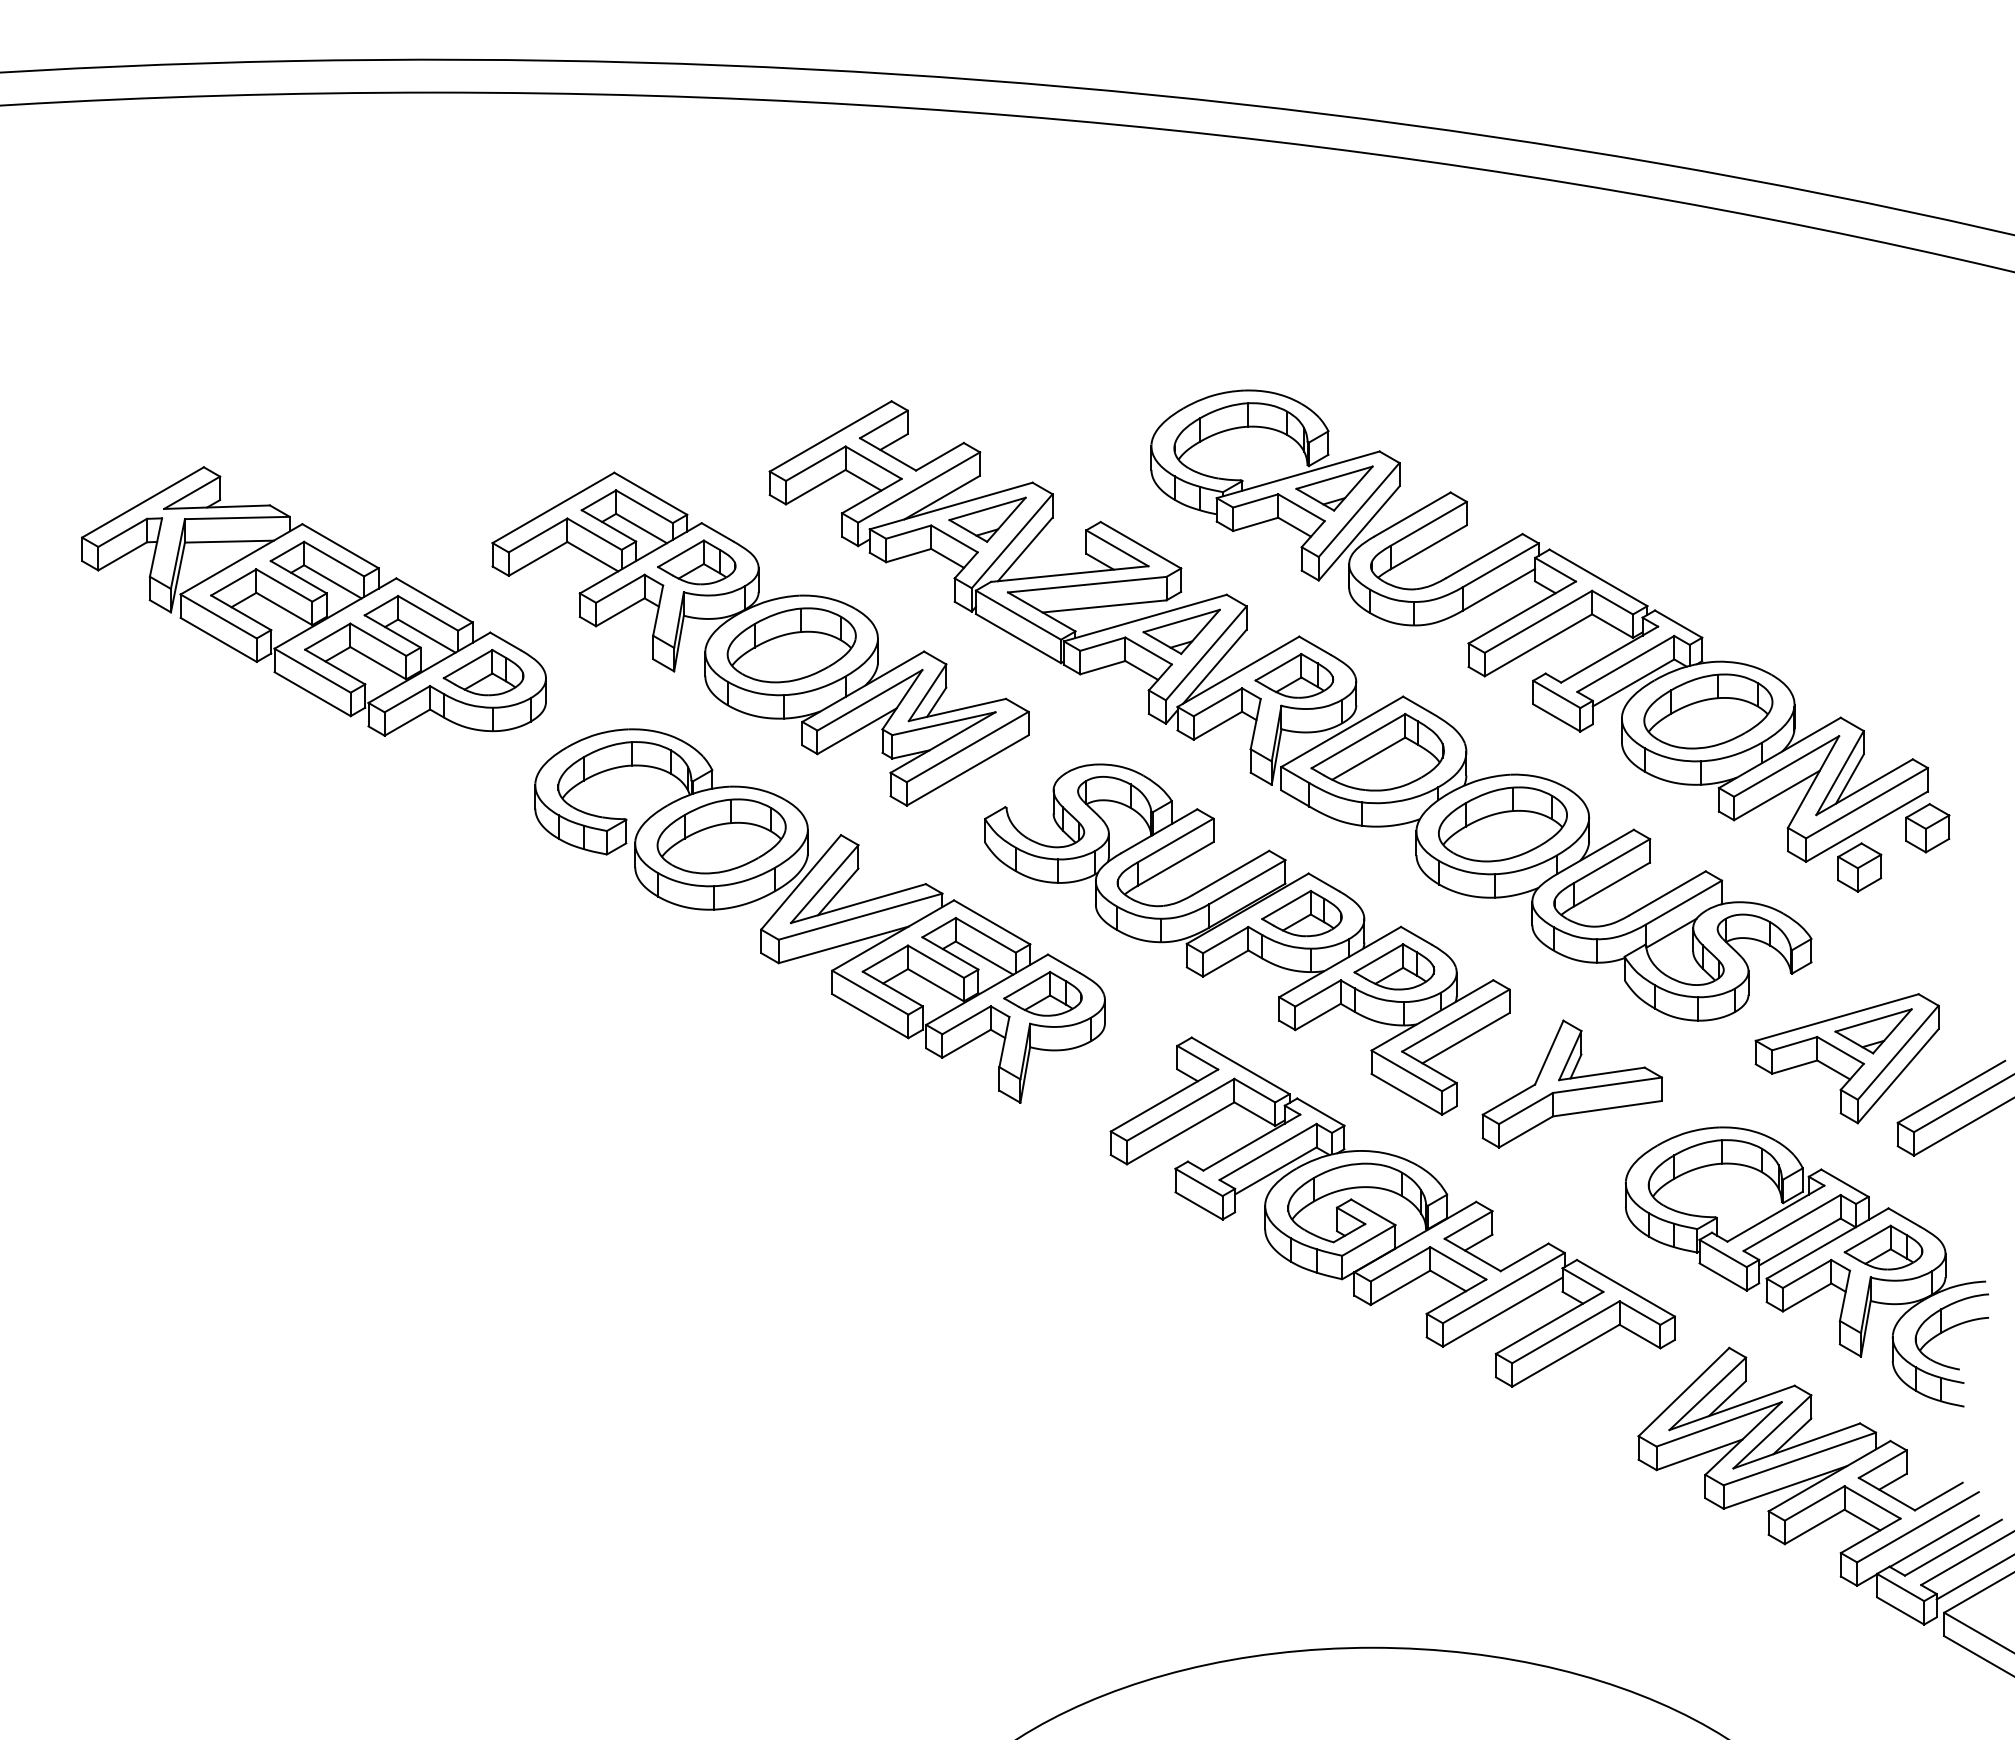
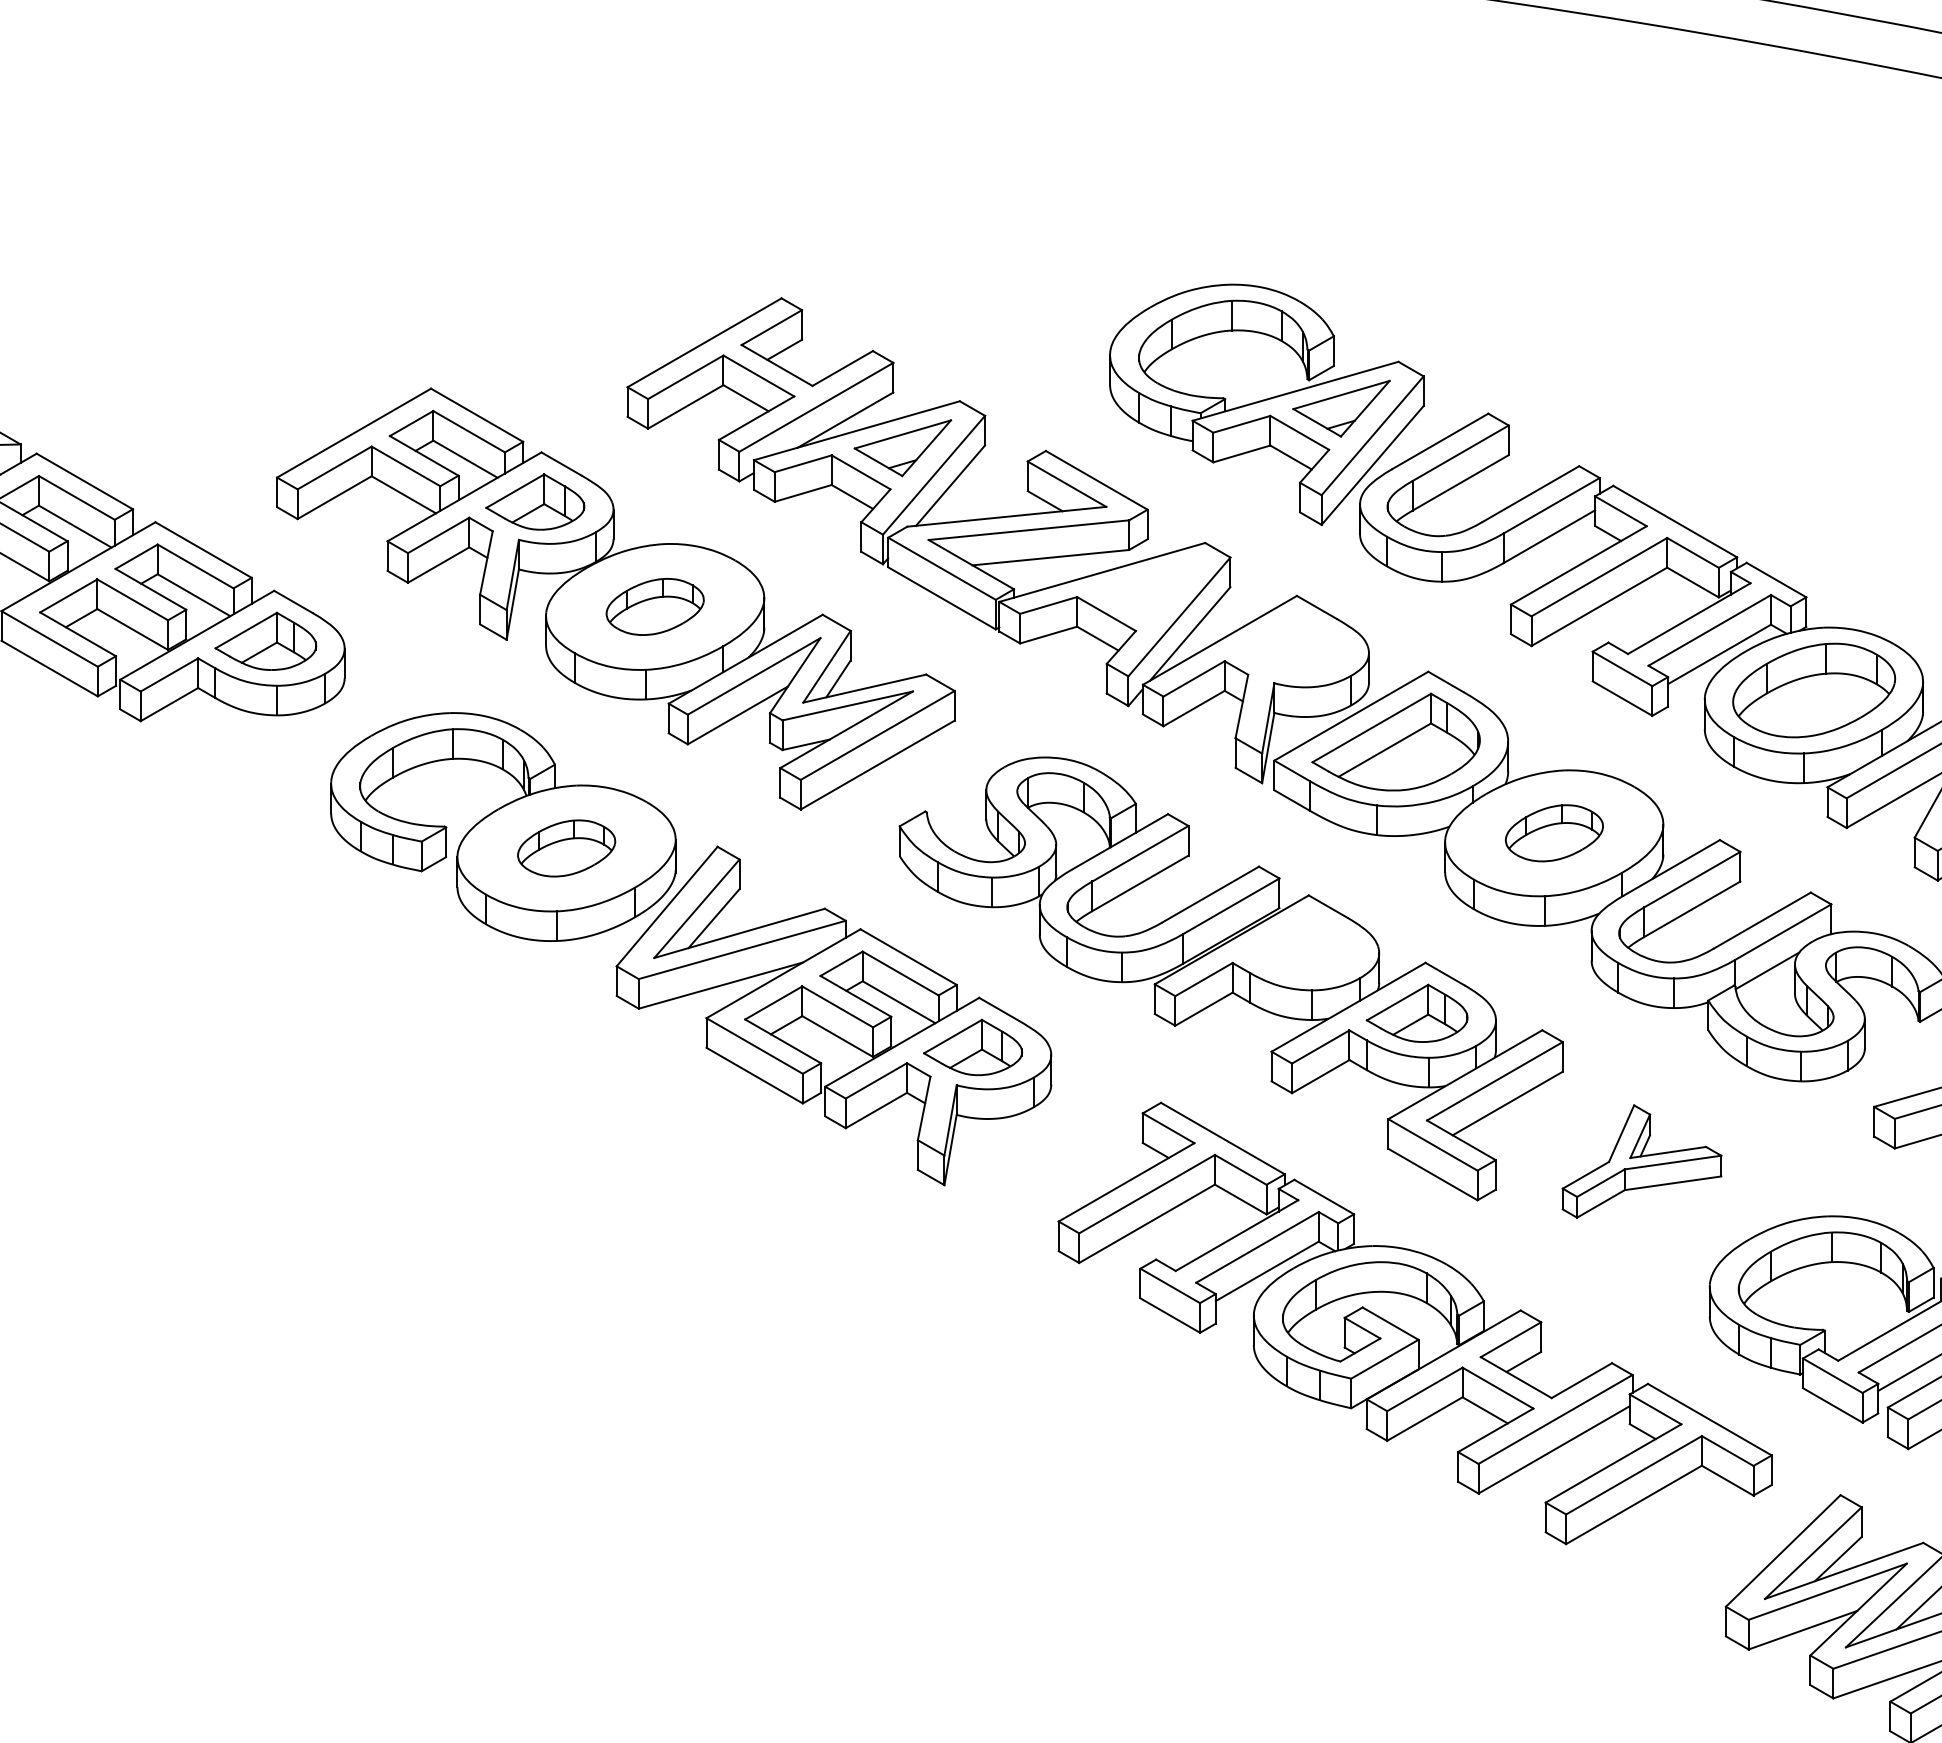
part: (1181, 631) -> (1148, 589), removed
part: (791, 645) -> (655, 607), size x0.6
part: (1294, 675) -> (1290, 645), removed
part: (1502, 824) -> (1553, 833), size x0.6
part: (721, 836) -> (566, 848), size x0.6
part: (1301, 913) -> (1299, 945), removed
part: (1571, 1083) -> (1641, 1160), size x0.7

